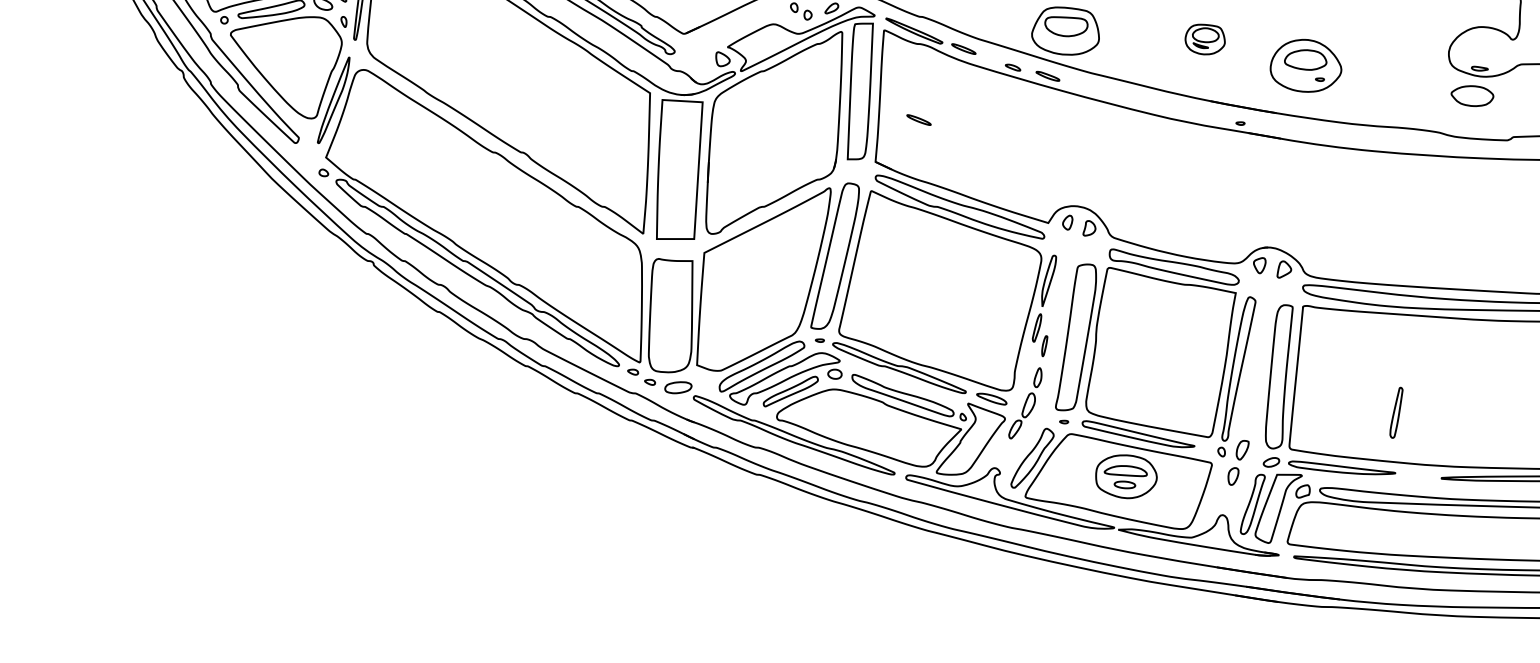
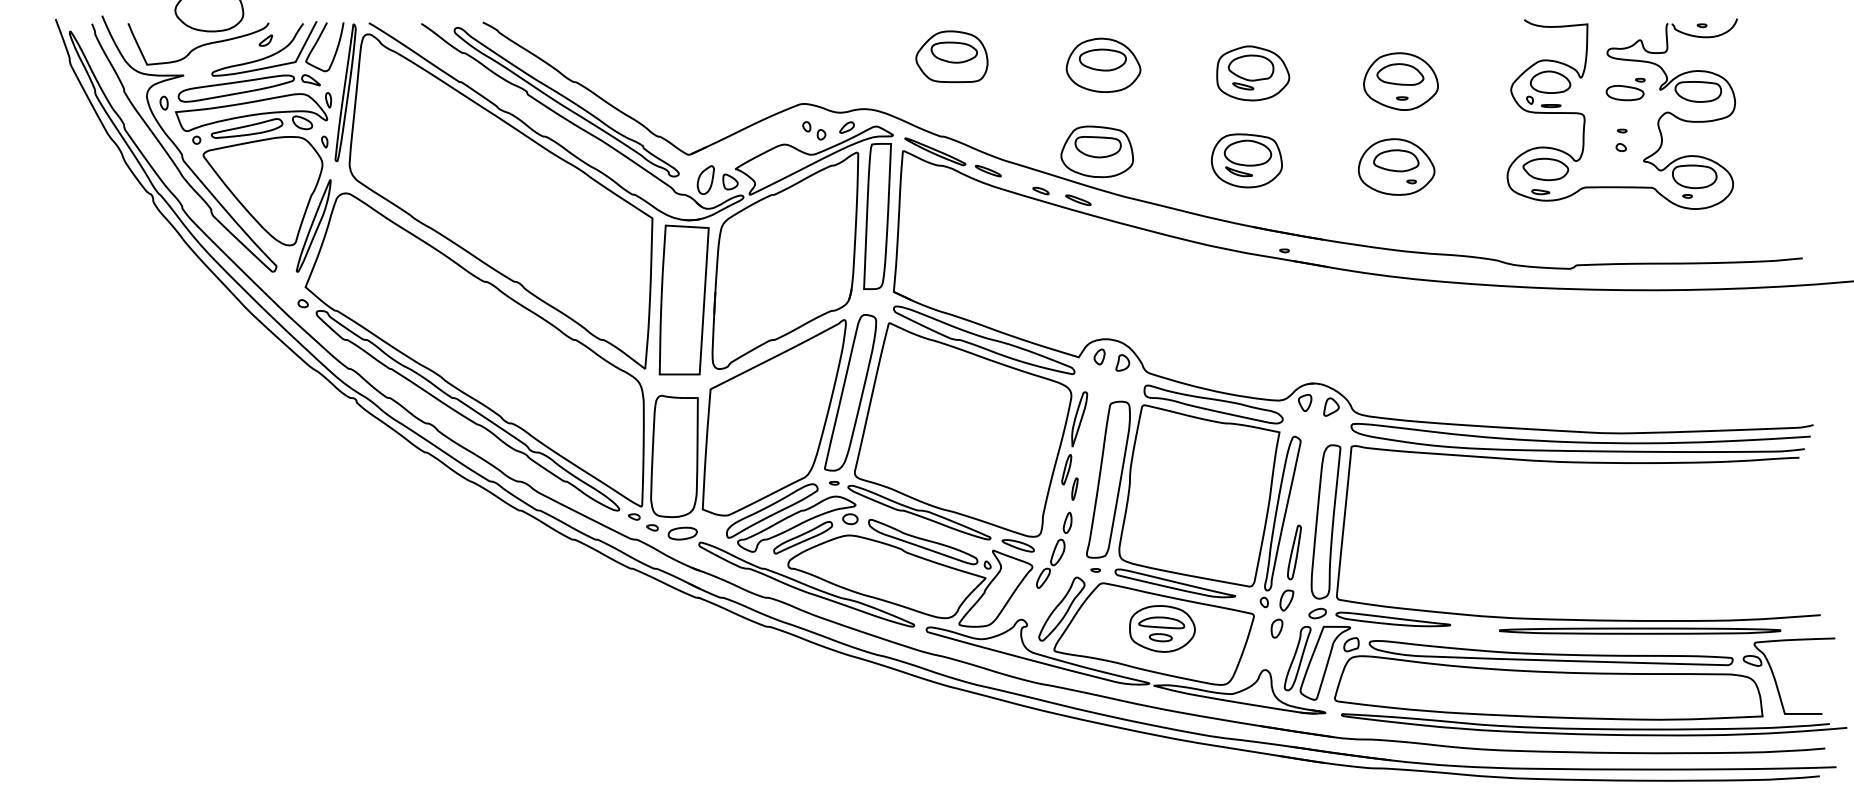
part: (1204, 39) -> (1246, 160), size x1.67
part: (699, 56) -> (705, 179), added
part: (1305, 65) -> (1396, 166), moved
part: (1472, 96) -> (1545, 169), moved
part: (918, 119) -> (939, 246), removed
part: (1396, 412) -> (1294, 552), moved

